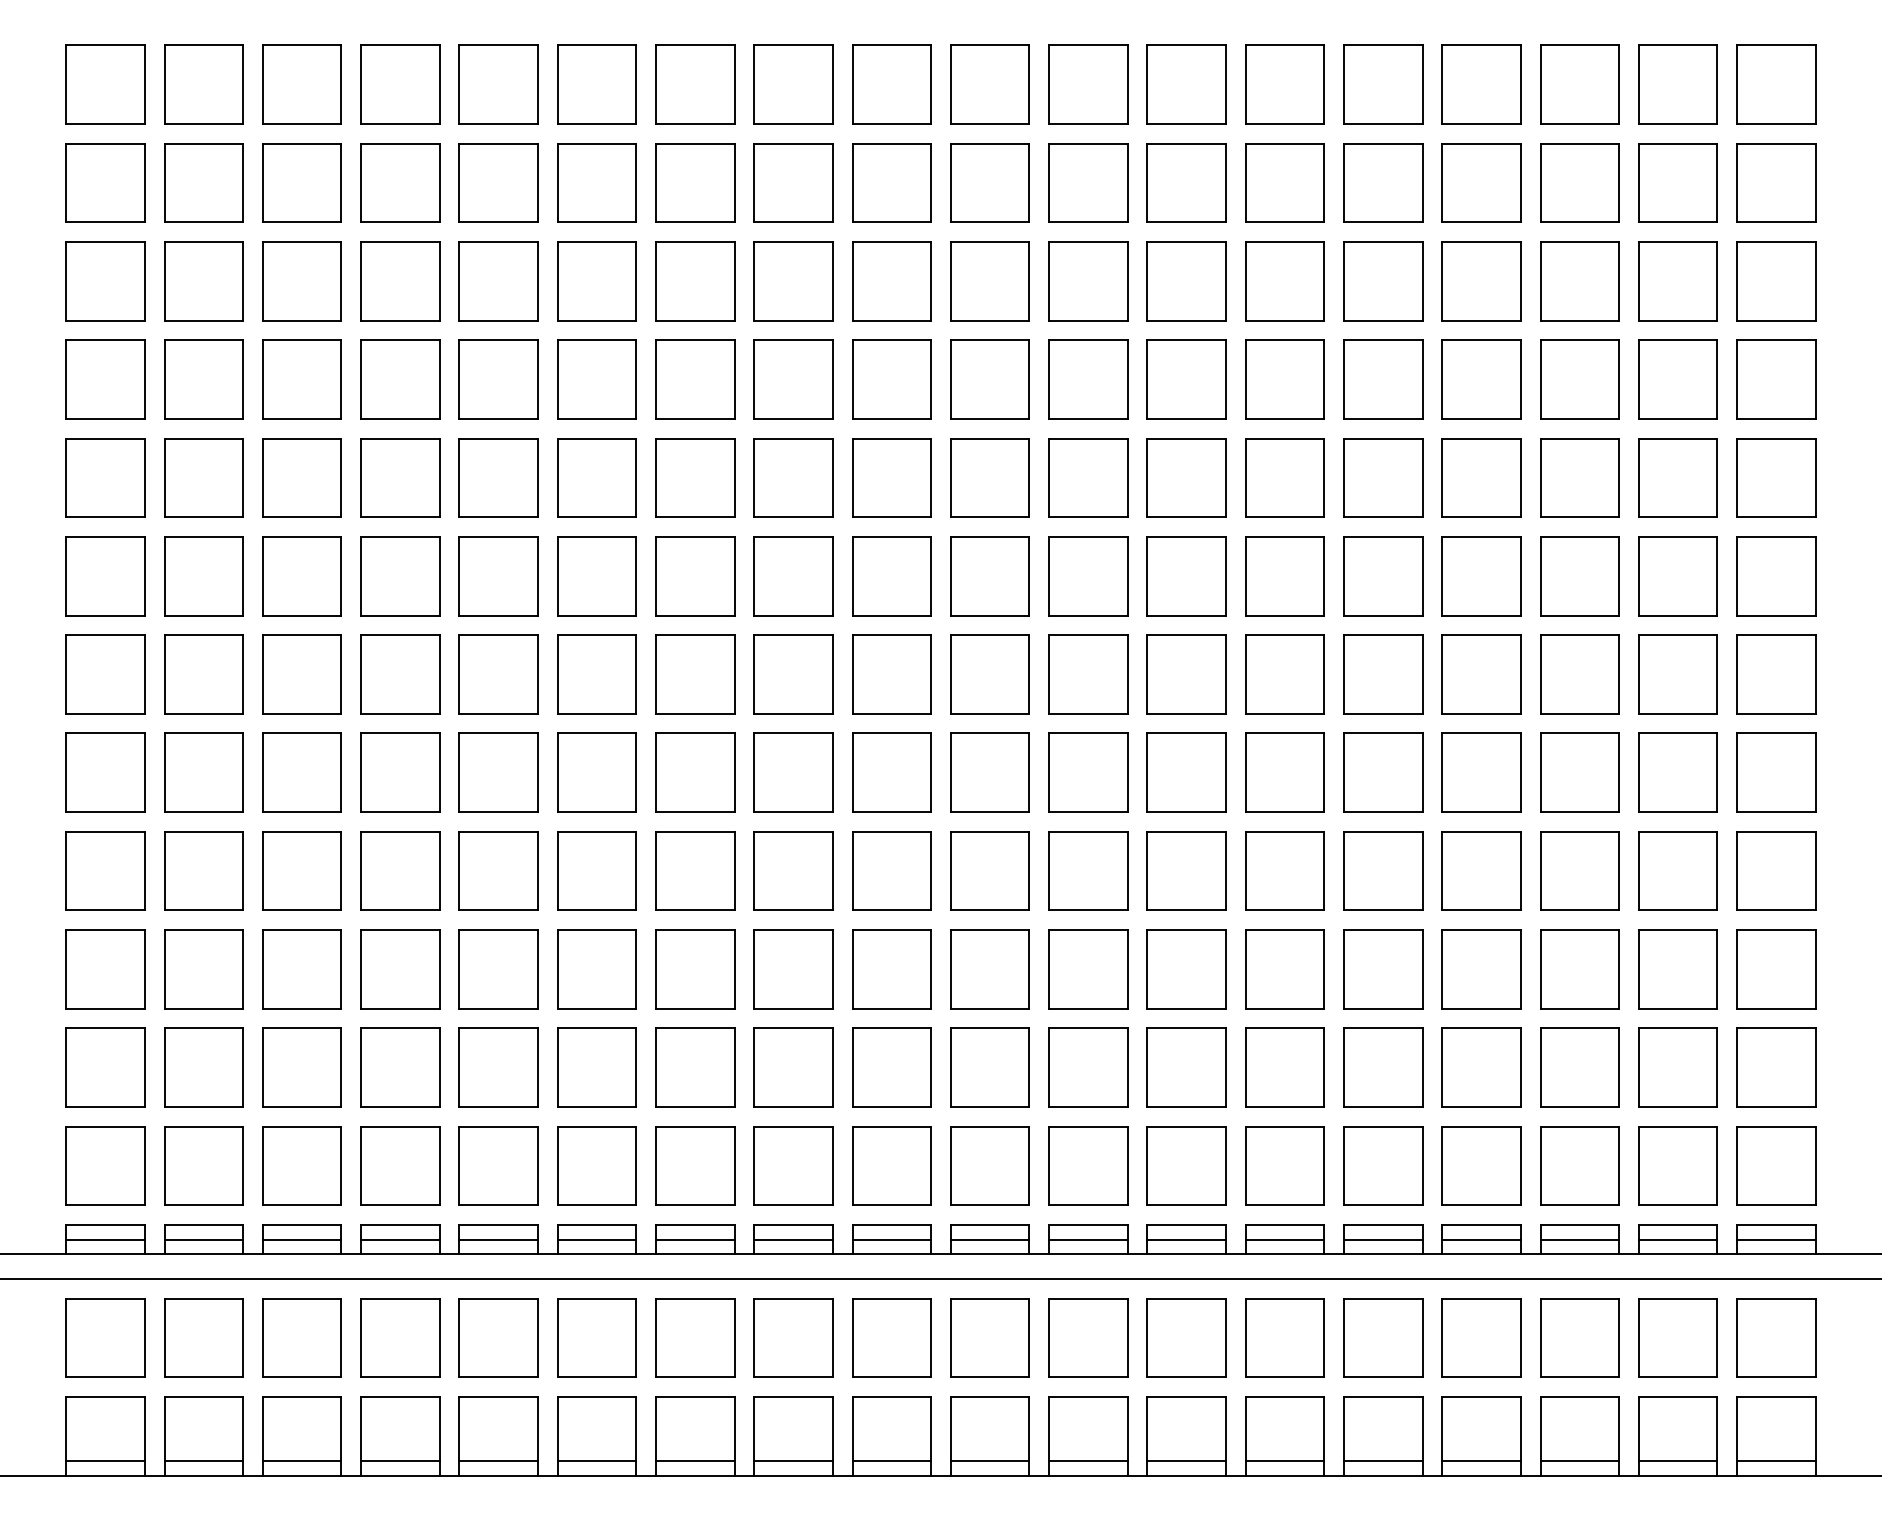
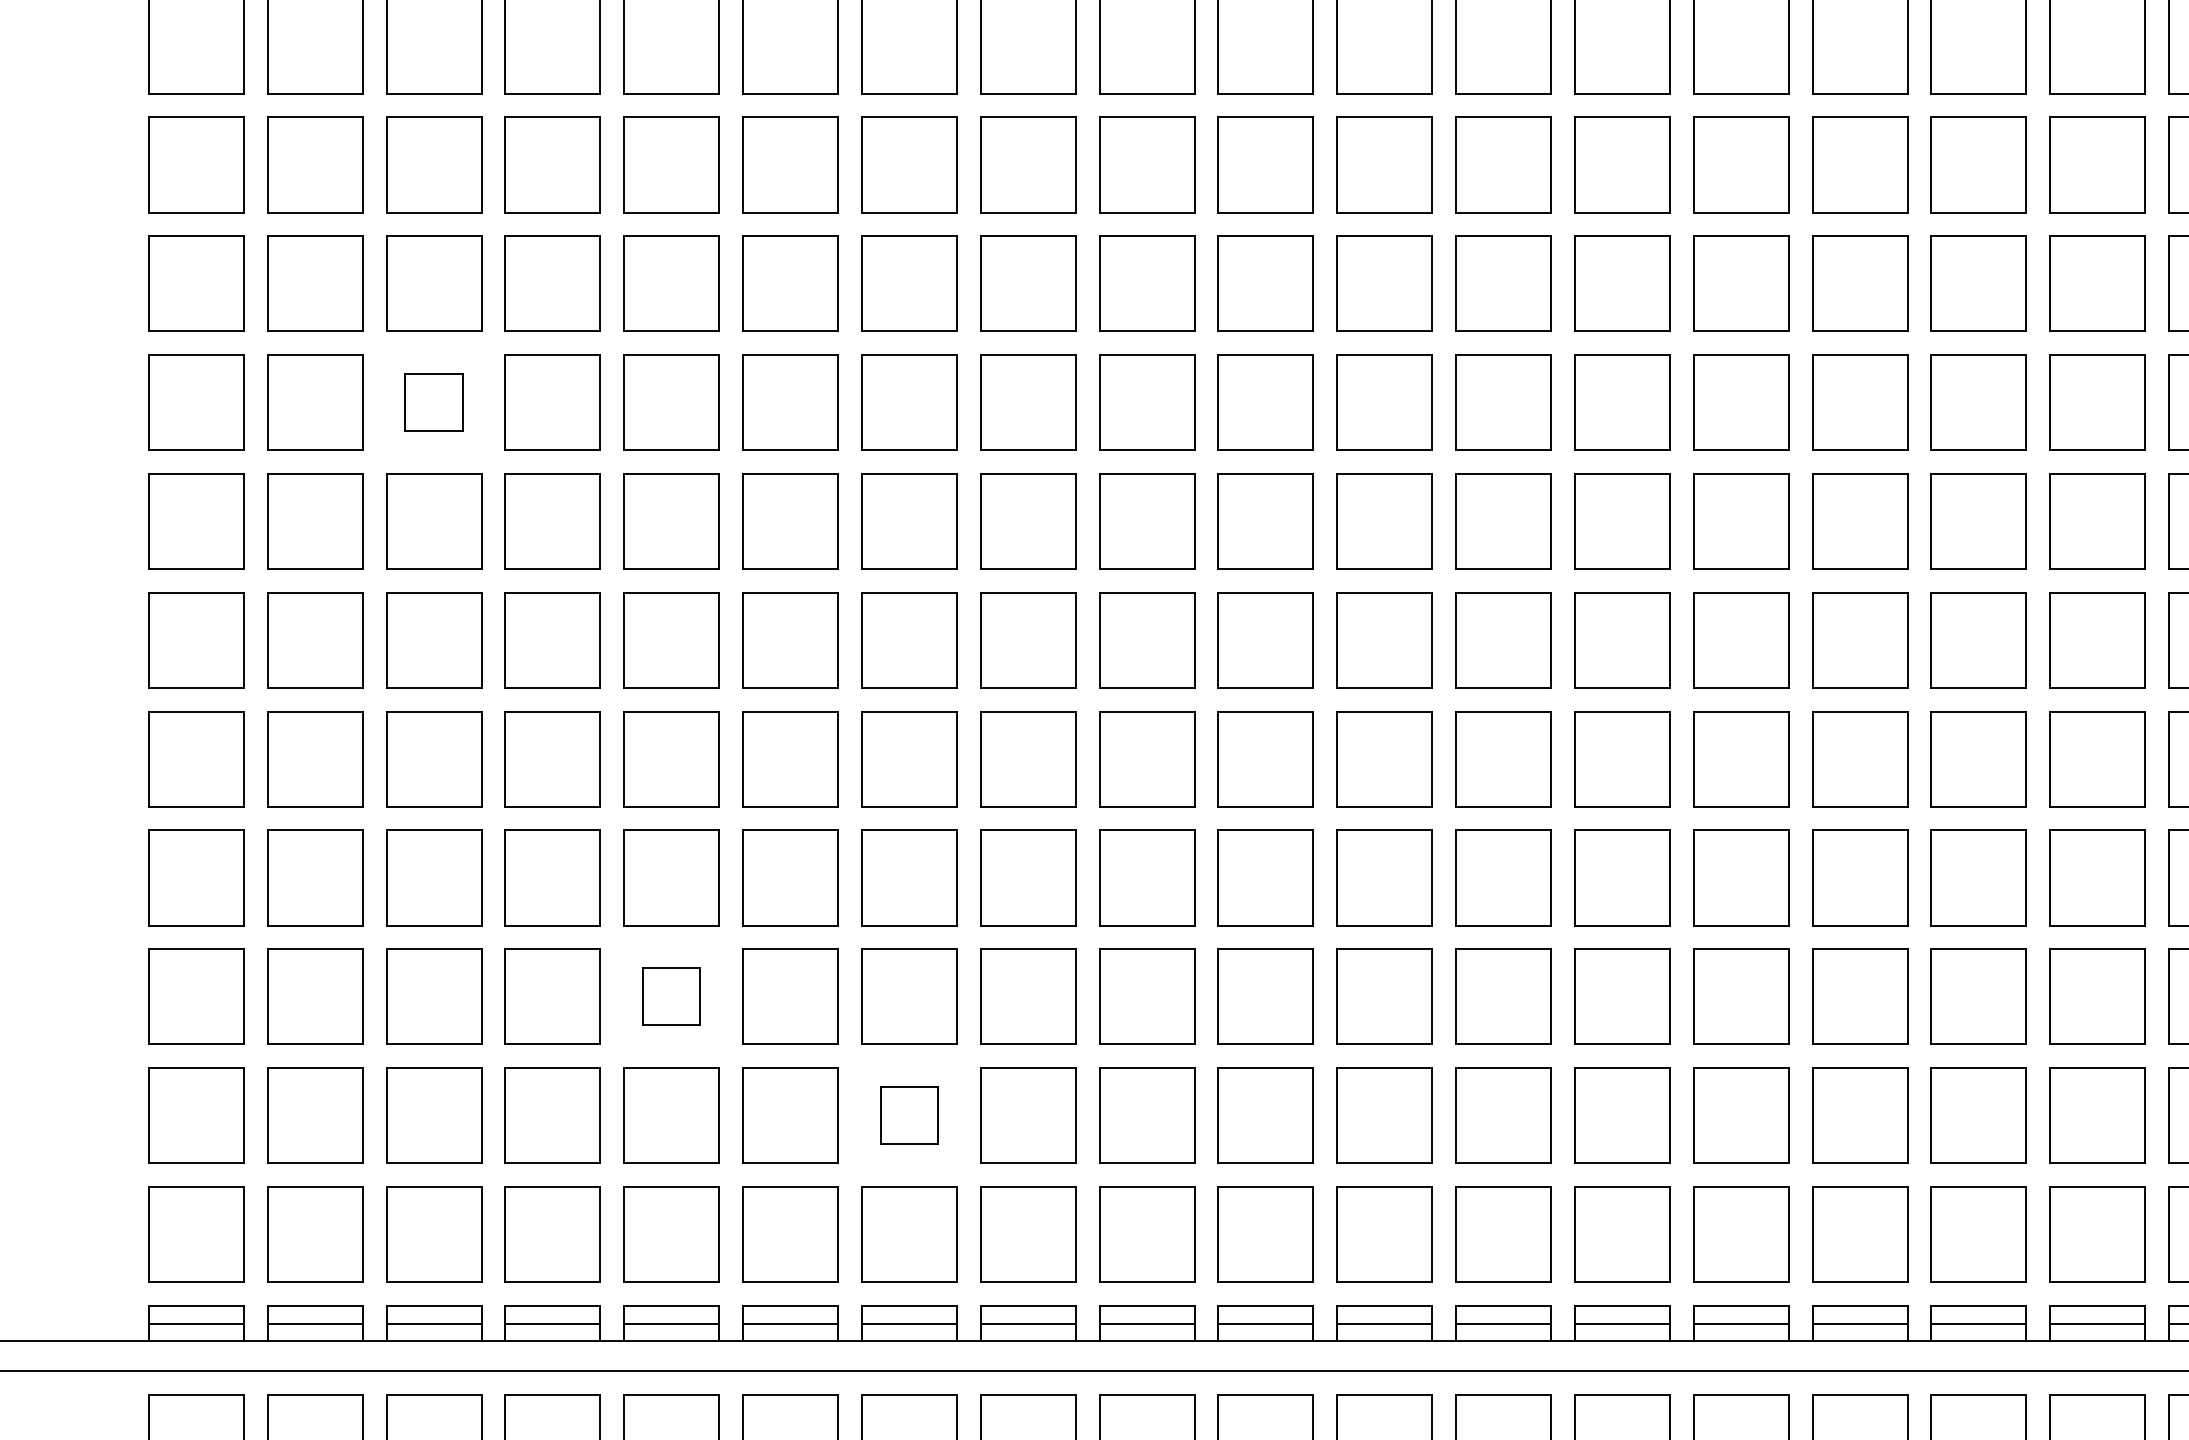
part: (301, 477) -> (433, 402), size x0.6
part: (498, 969) -> (671, 997), size x0.6
part: (695, 1067) -> (909, 1115), size x0.6

